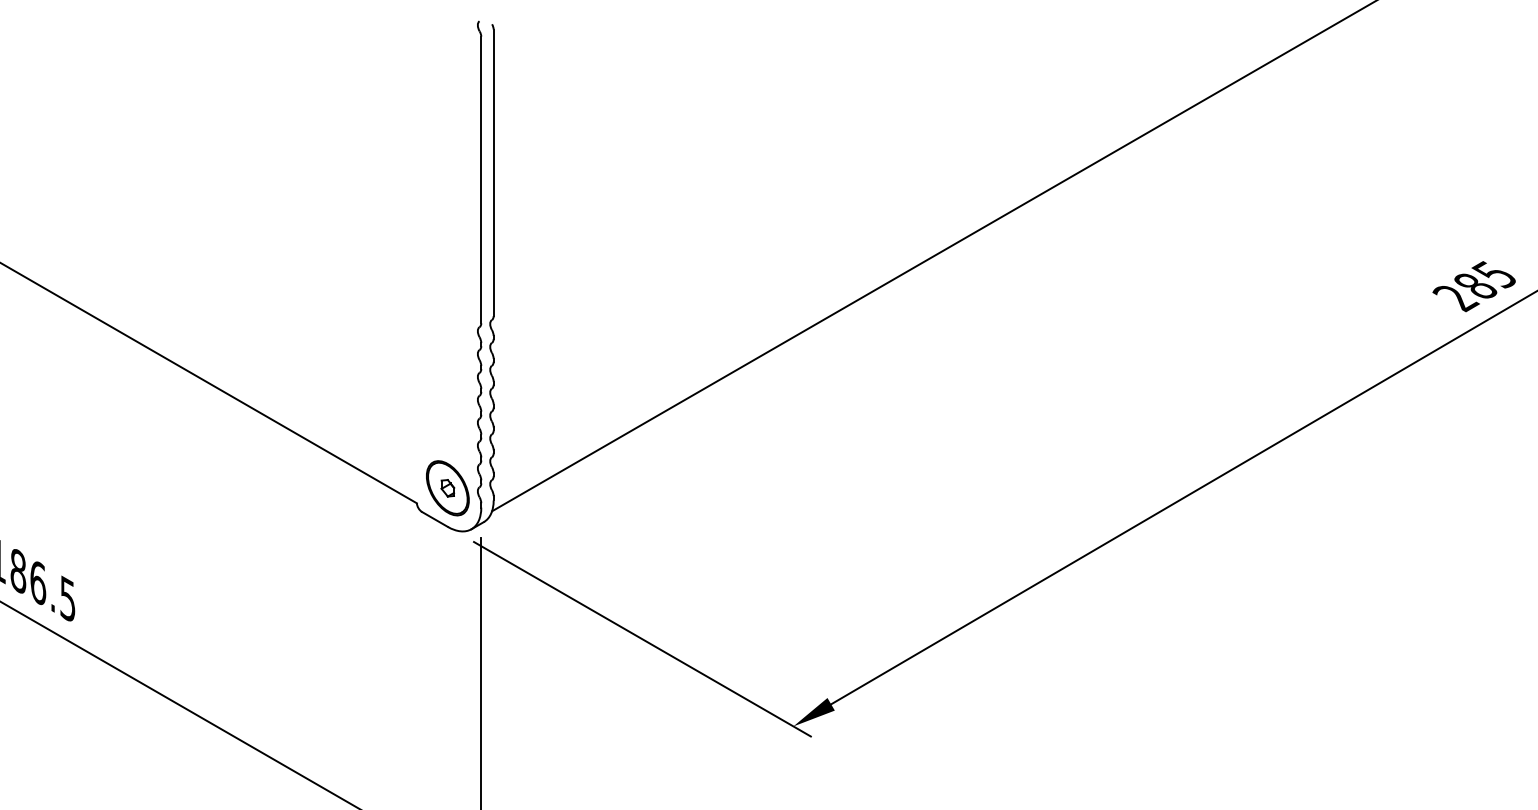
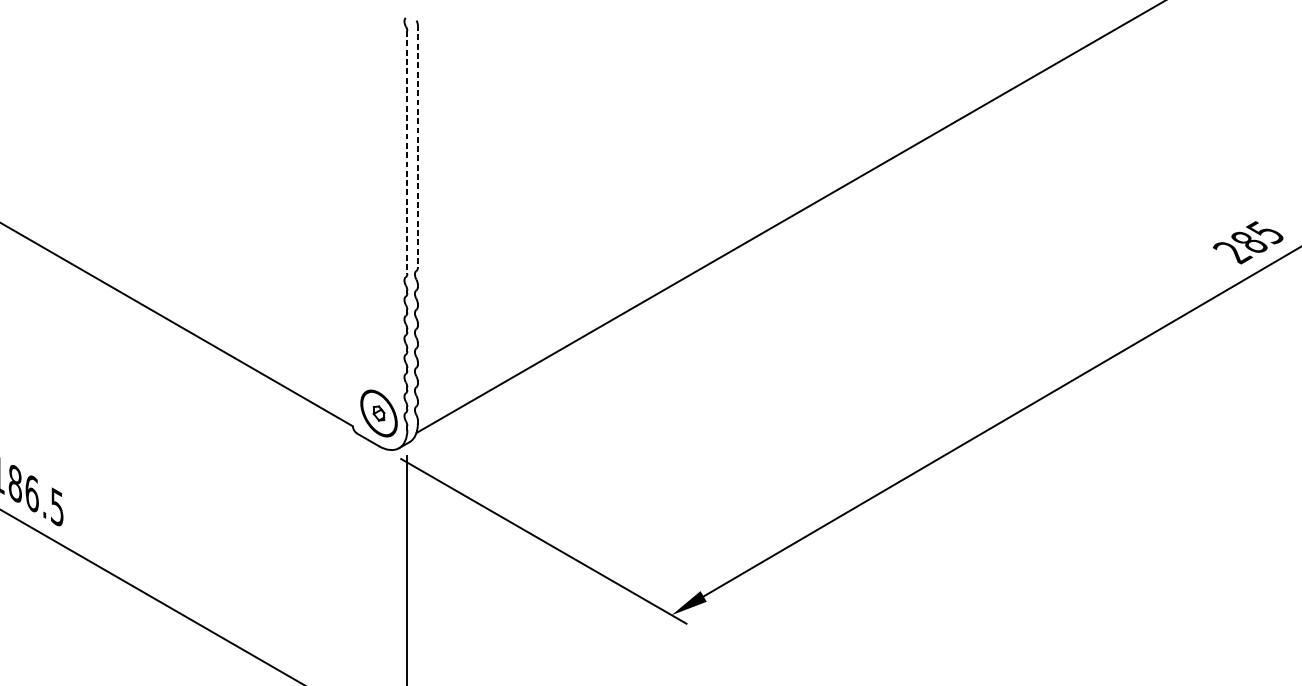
line: (493, 173) -> (417, 146), solid -> dashed
line: (481, 180) -> (407, 152), solid -> dashed

